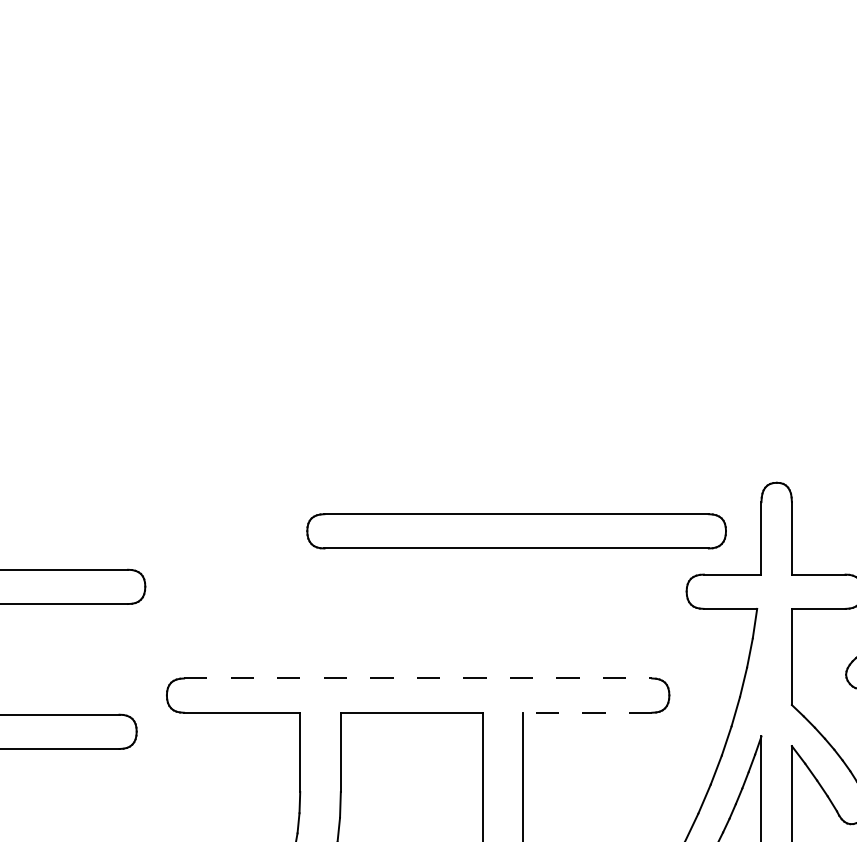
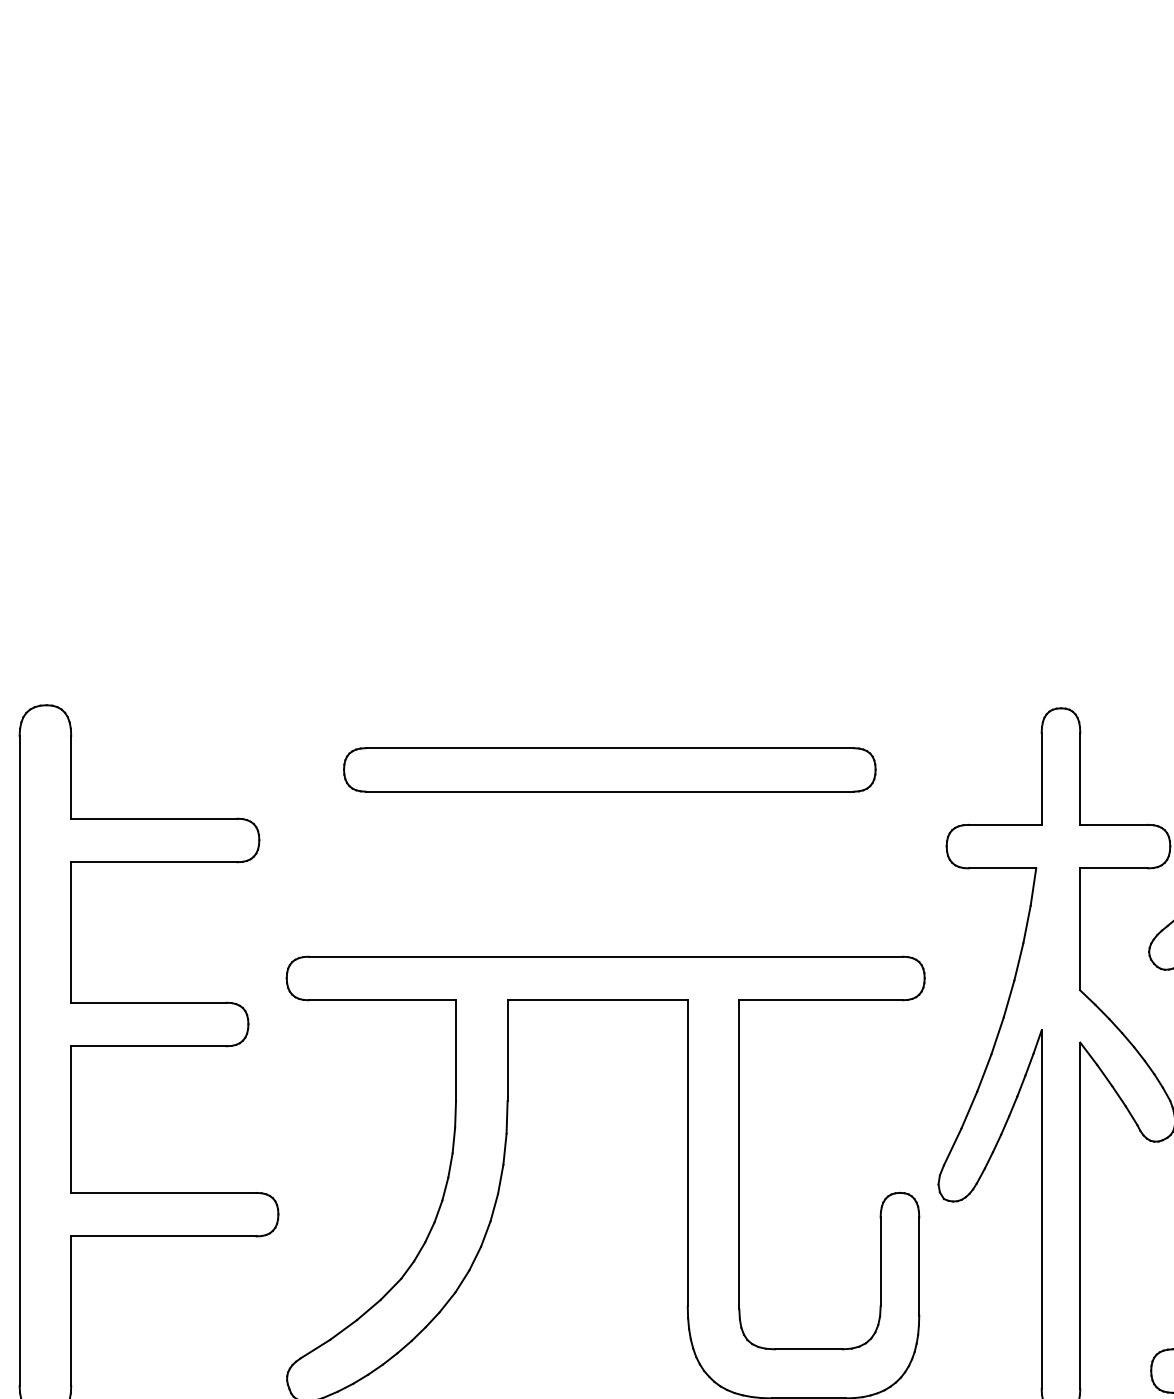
part: (516, 531) -> (609, 769), moved
line: (418, 678) -> (606, 956), dashed -> solid
line: (588, 712) -> (821, 1000), dashed -> solid

